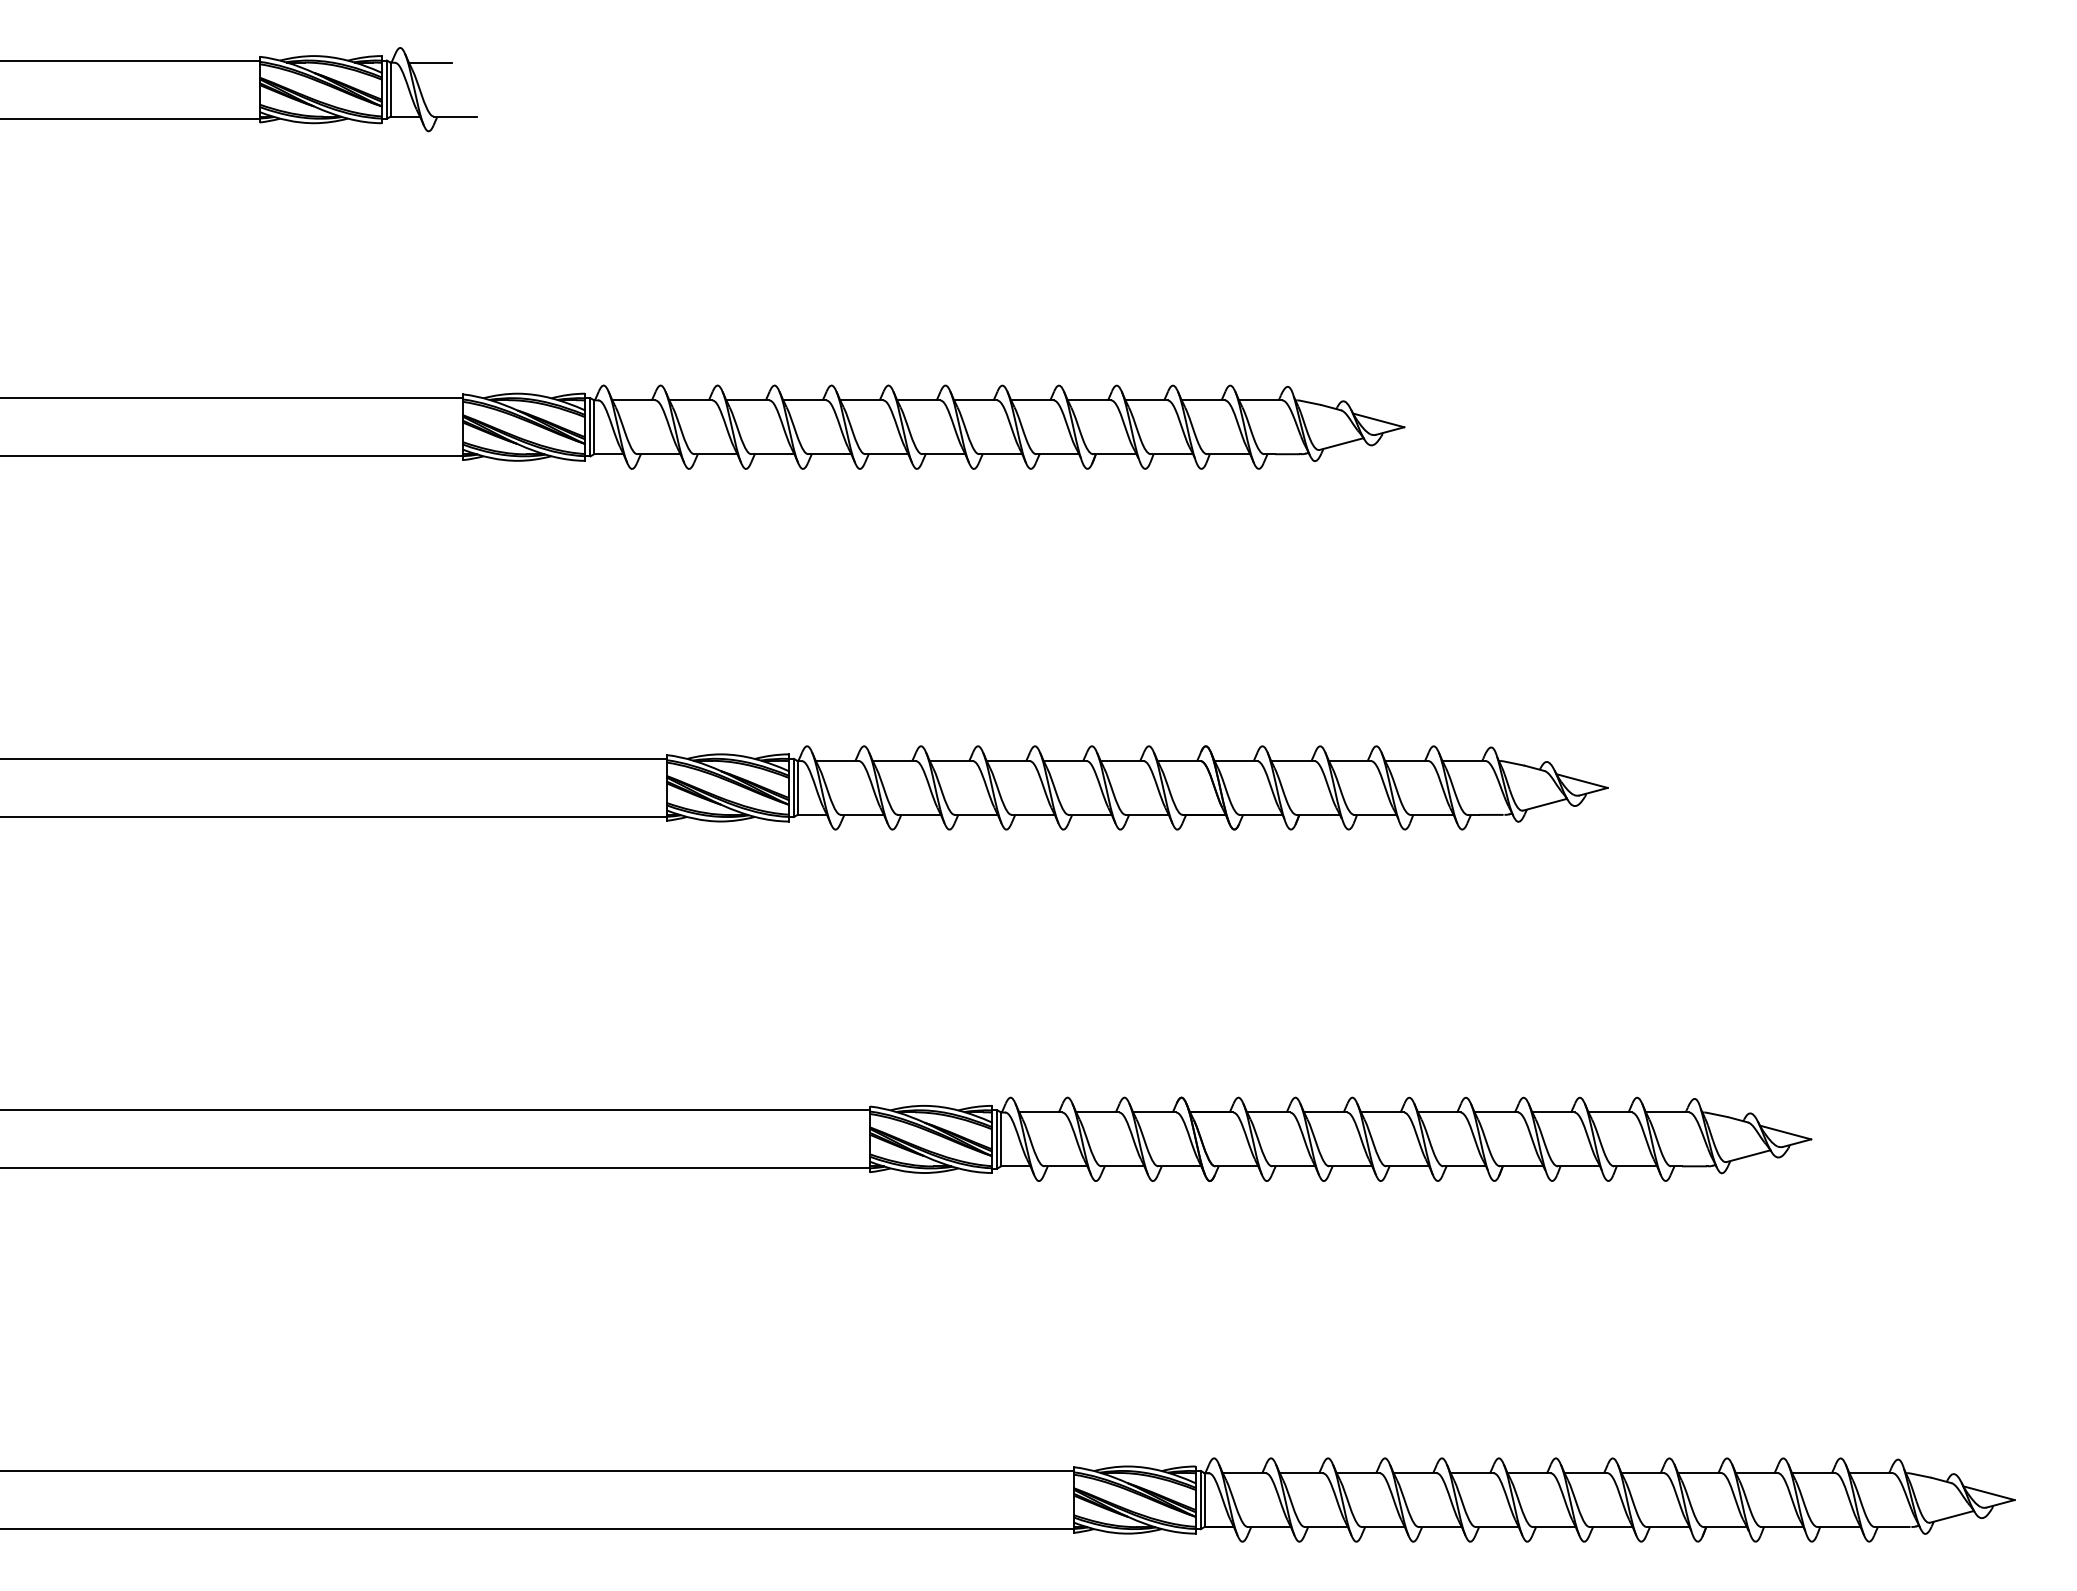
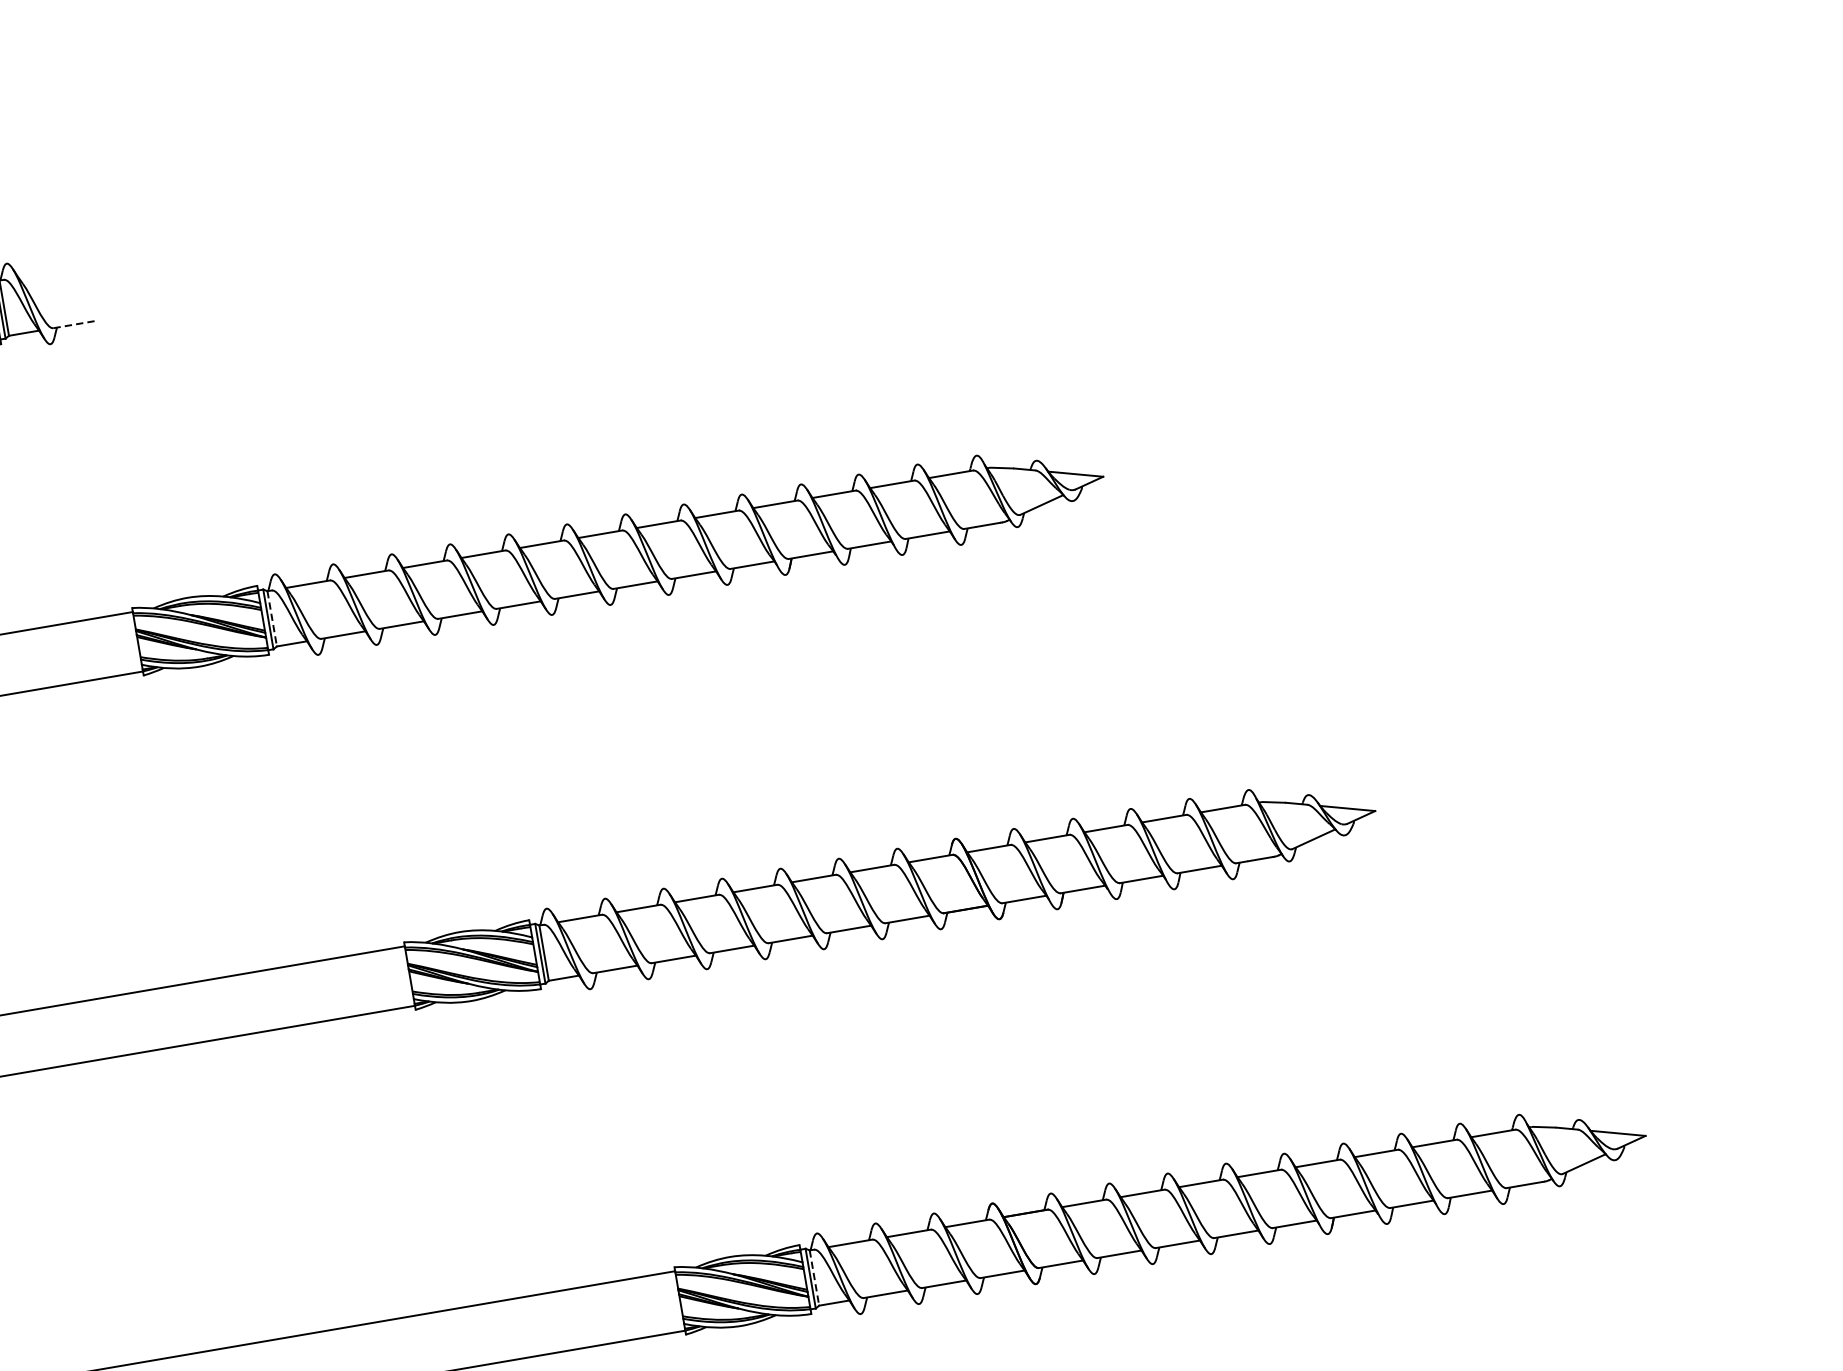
line: (429, 62) -> (39, 273), removed
line: (456, 116) -> (76, 324), solid -> dashed
line: (594, 427) -> (272, 618), solid -> dashed
line: (1001, 1139) -> (814, 1278), solid -> dashed

